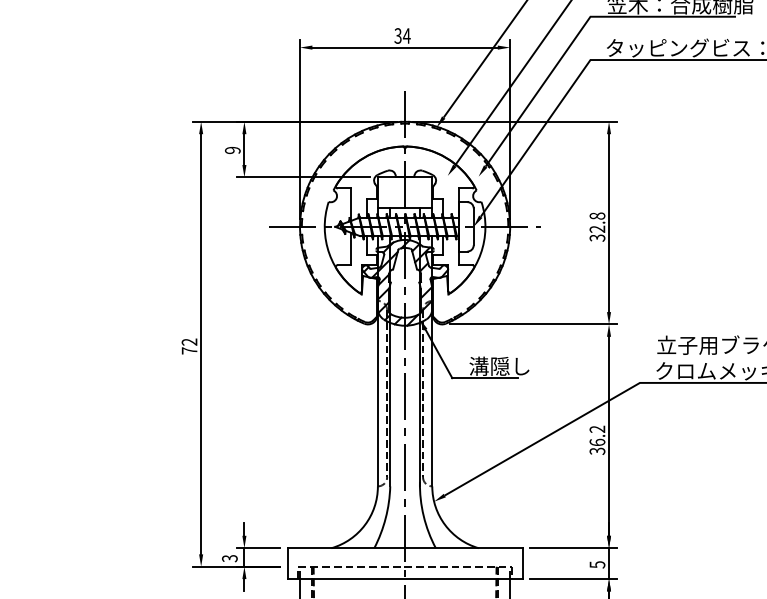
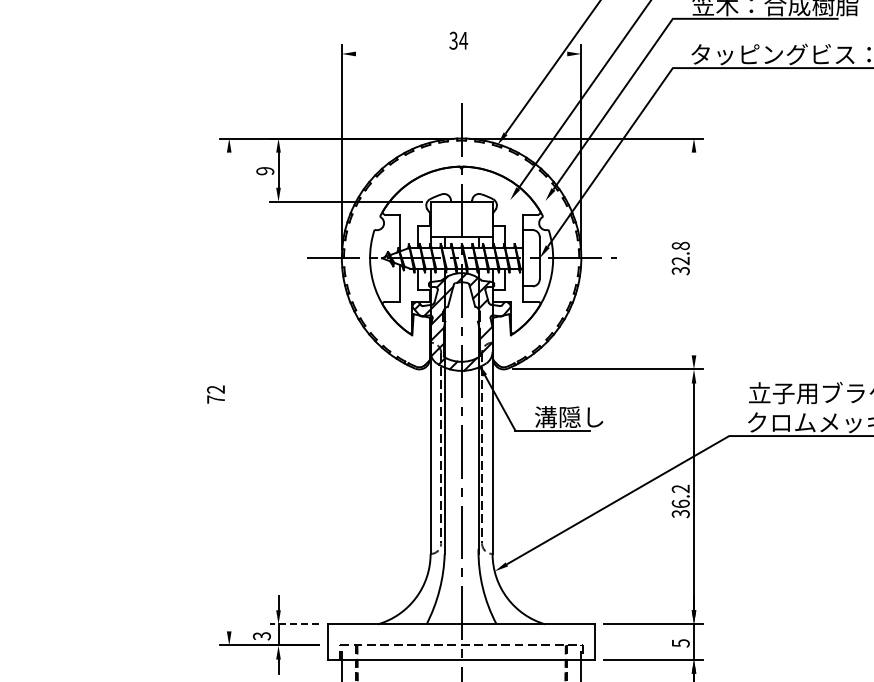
line: (405, 47) -> (461, 53), removed
line: (608, 222) -> (693, 253), removed
line: (201, 343) -> (229, 391), removed
line: (258, 548) -> (294, 624), solid -> dashed

